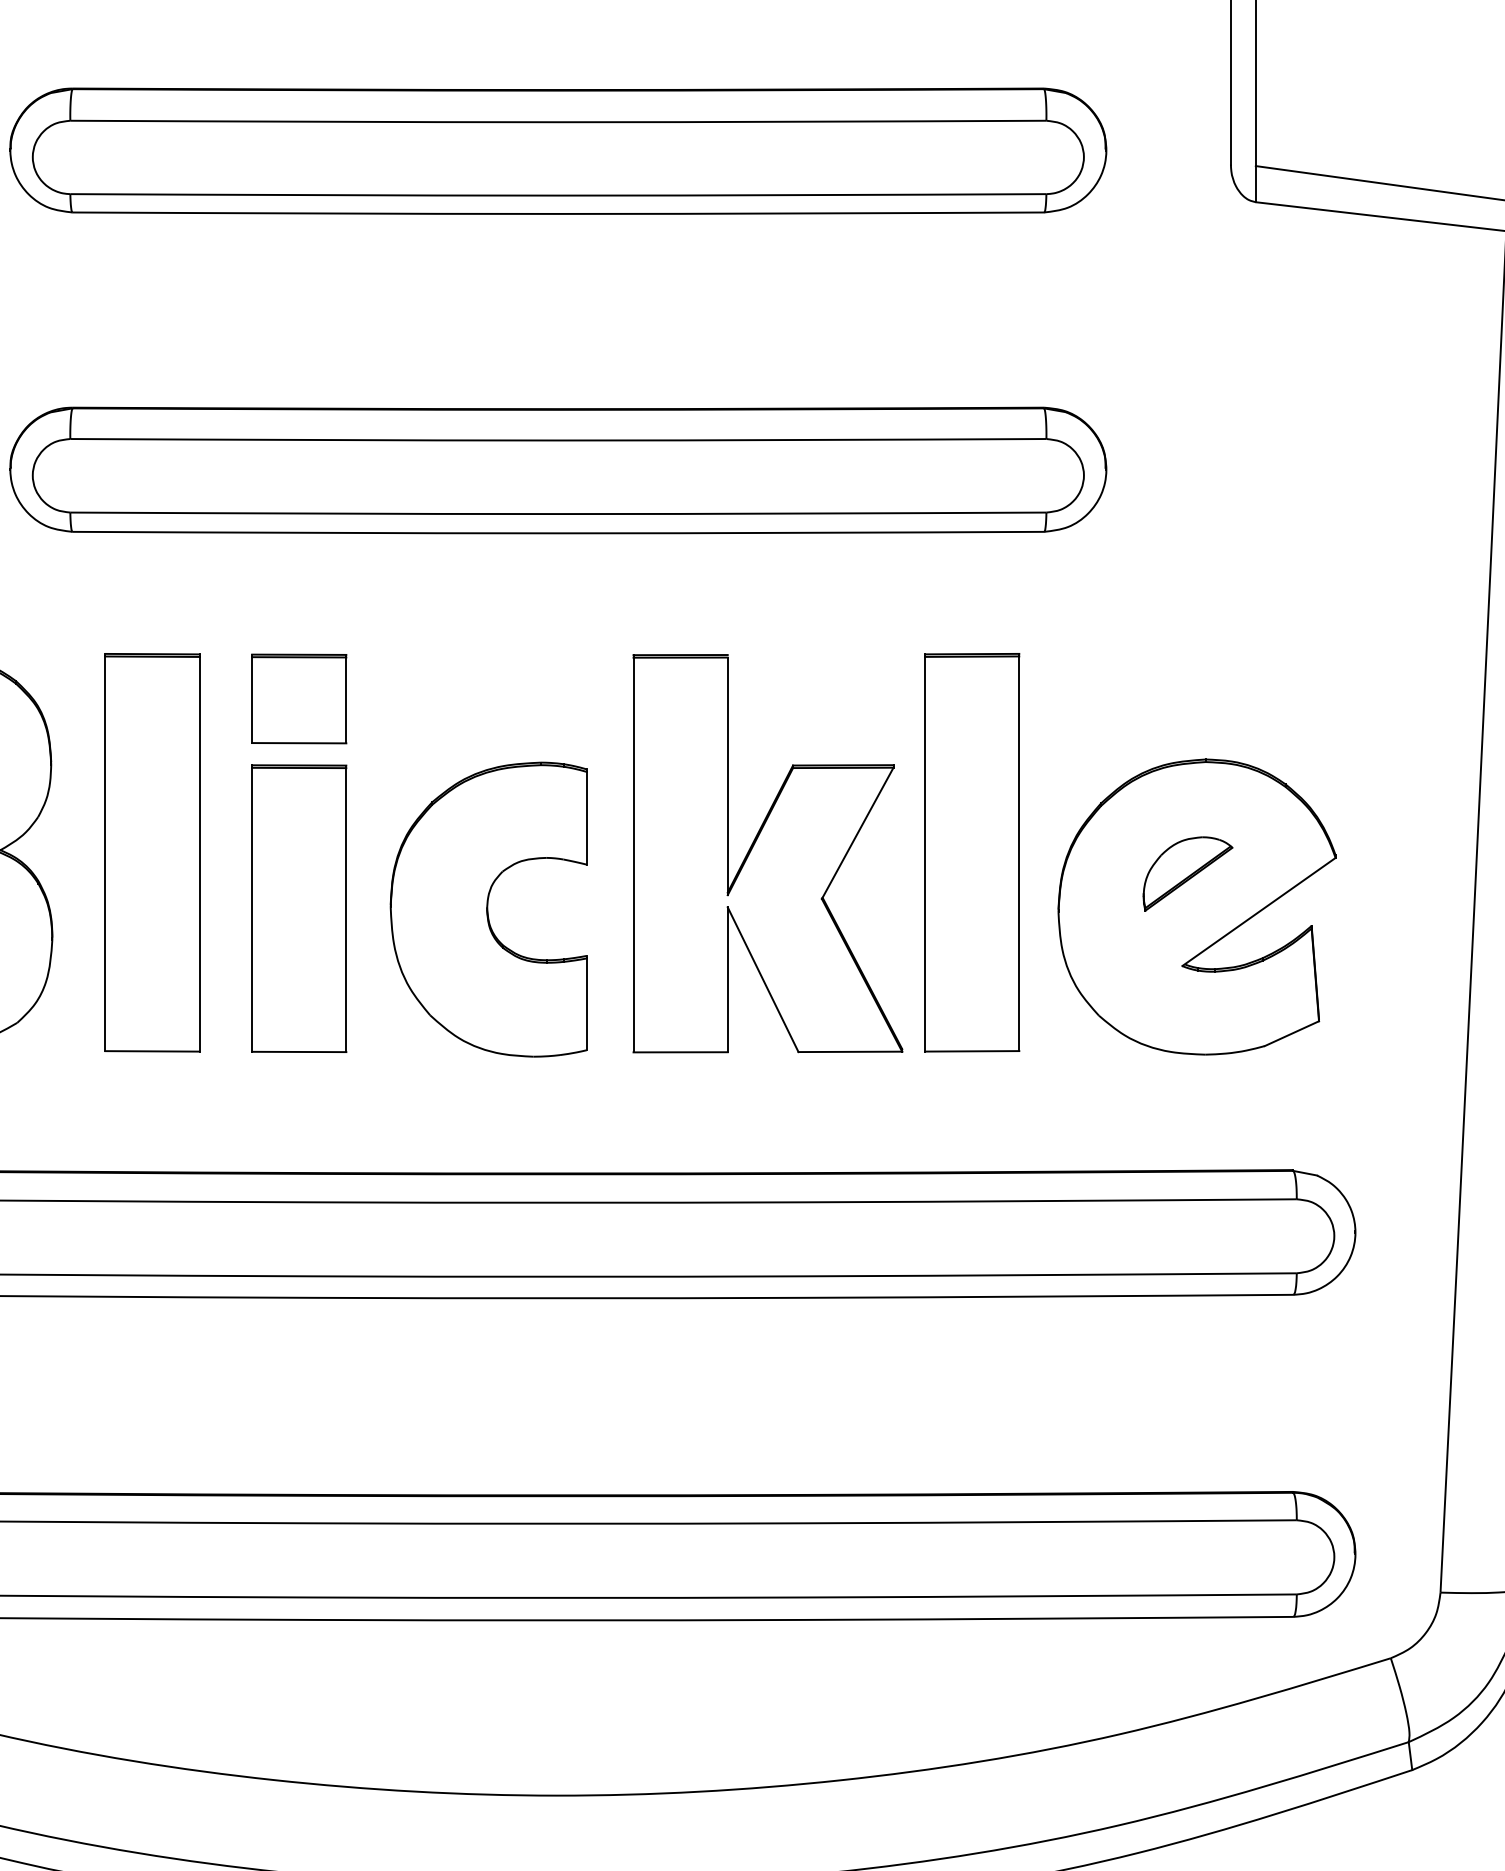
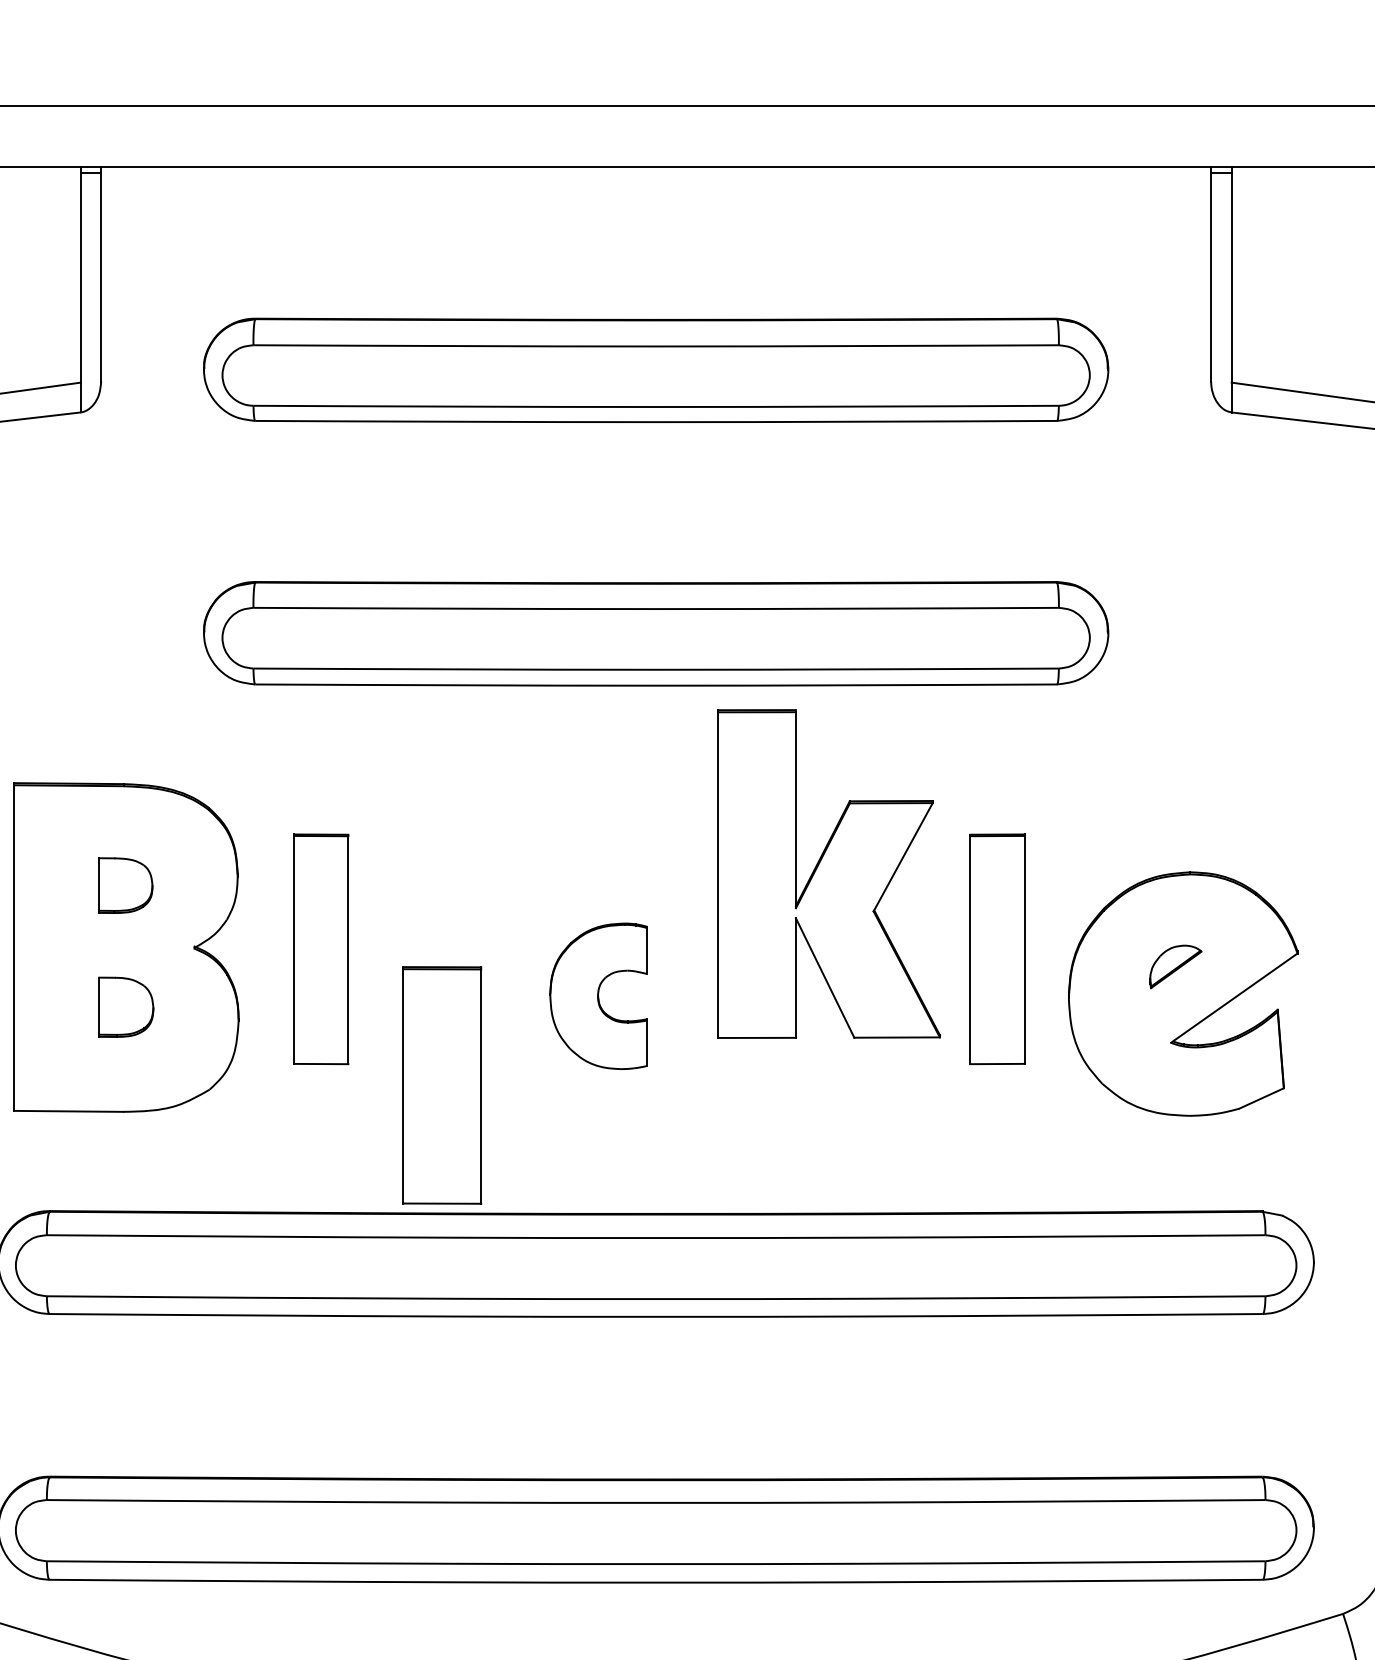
part: (299, 697) -> (442, 821), removed
part: (151, 853) -> (320, 949), size x0.7
part: (767, 853) -> (828, 873), moved
part: (972, 853) -> (997, 949), size x0.7
part: (1187, 873) -> (1175, 966), size x0.7
part: (299, 908) -> (442, 1085), moved
part: (488, 910) -> (598, 996), size x0.6

